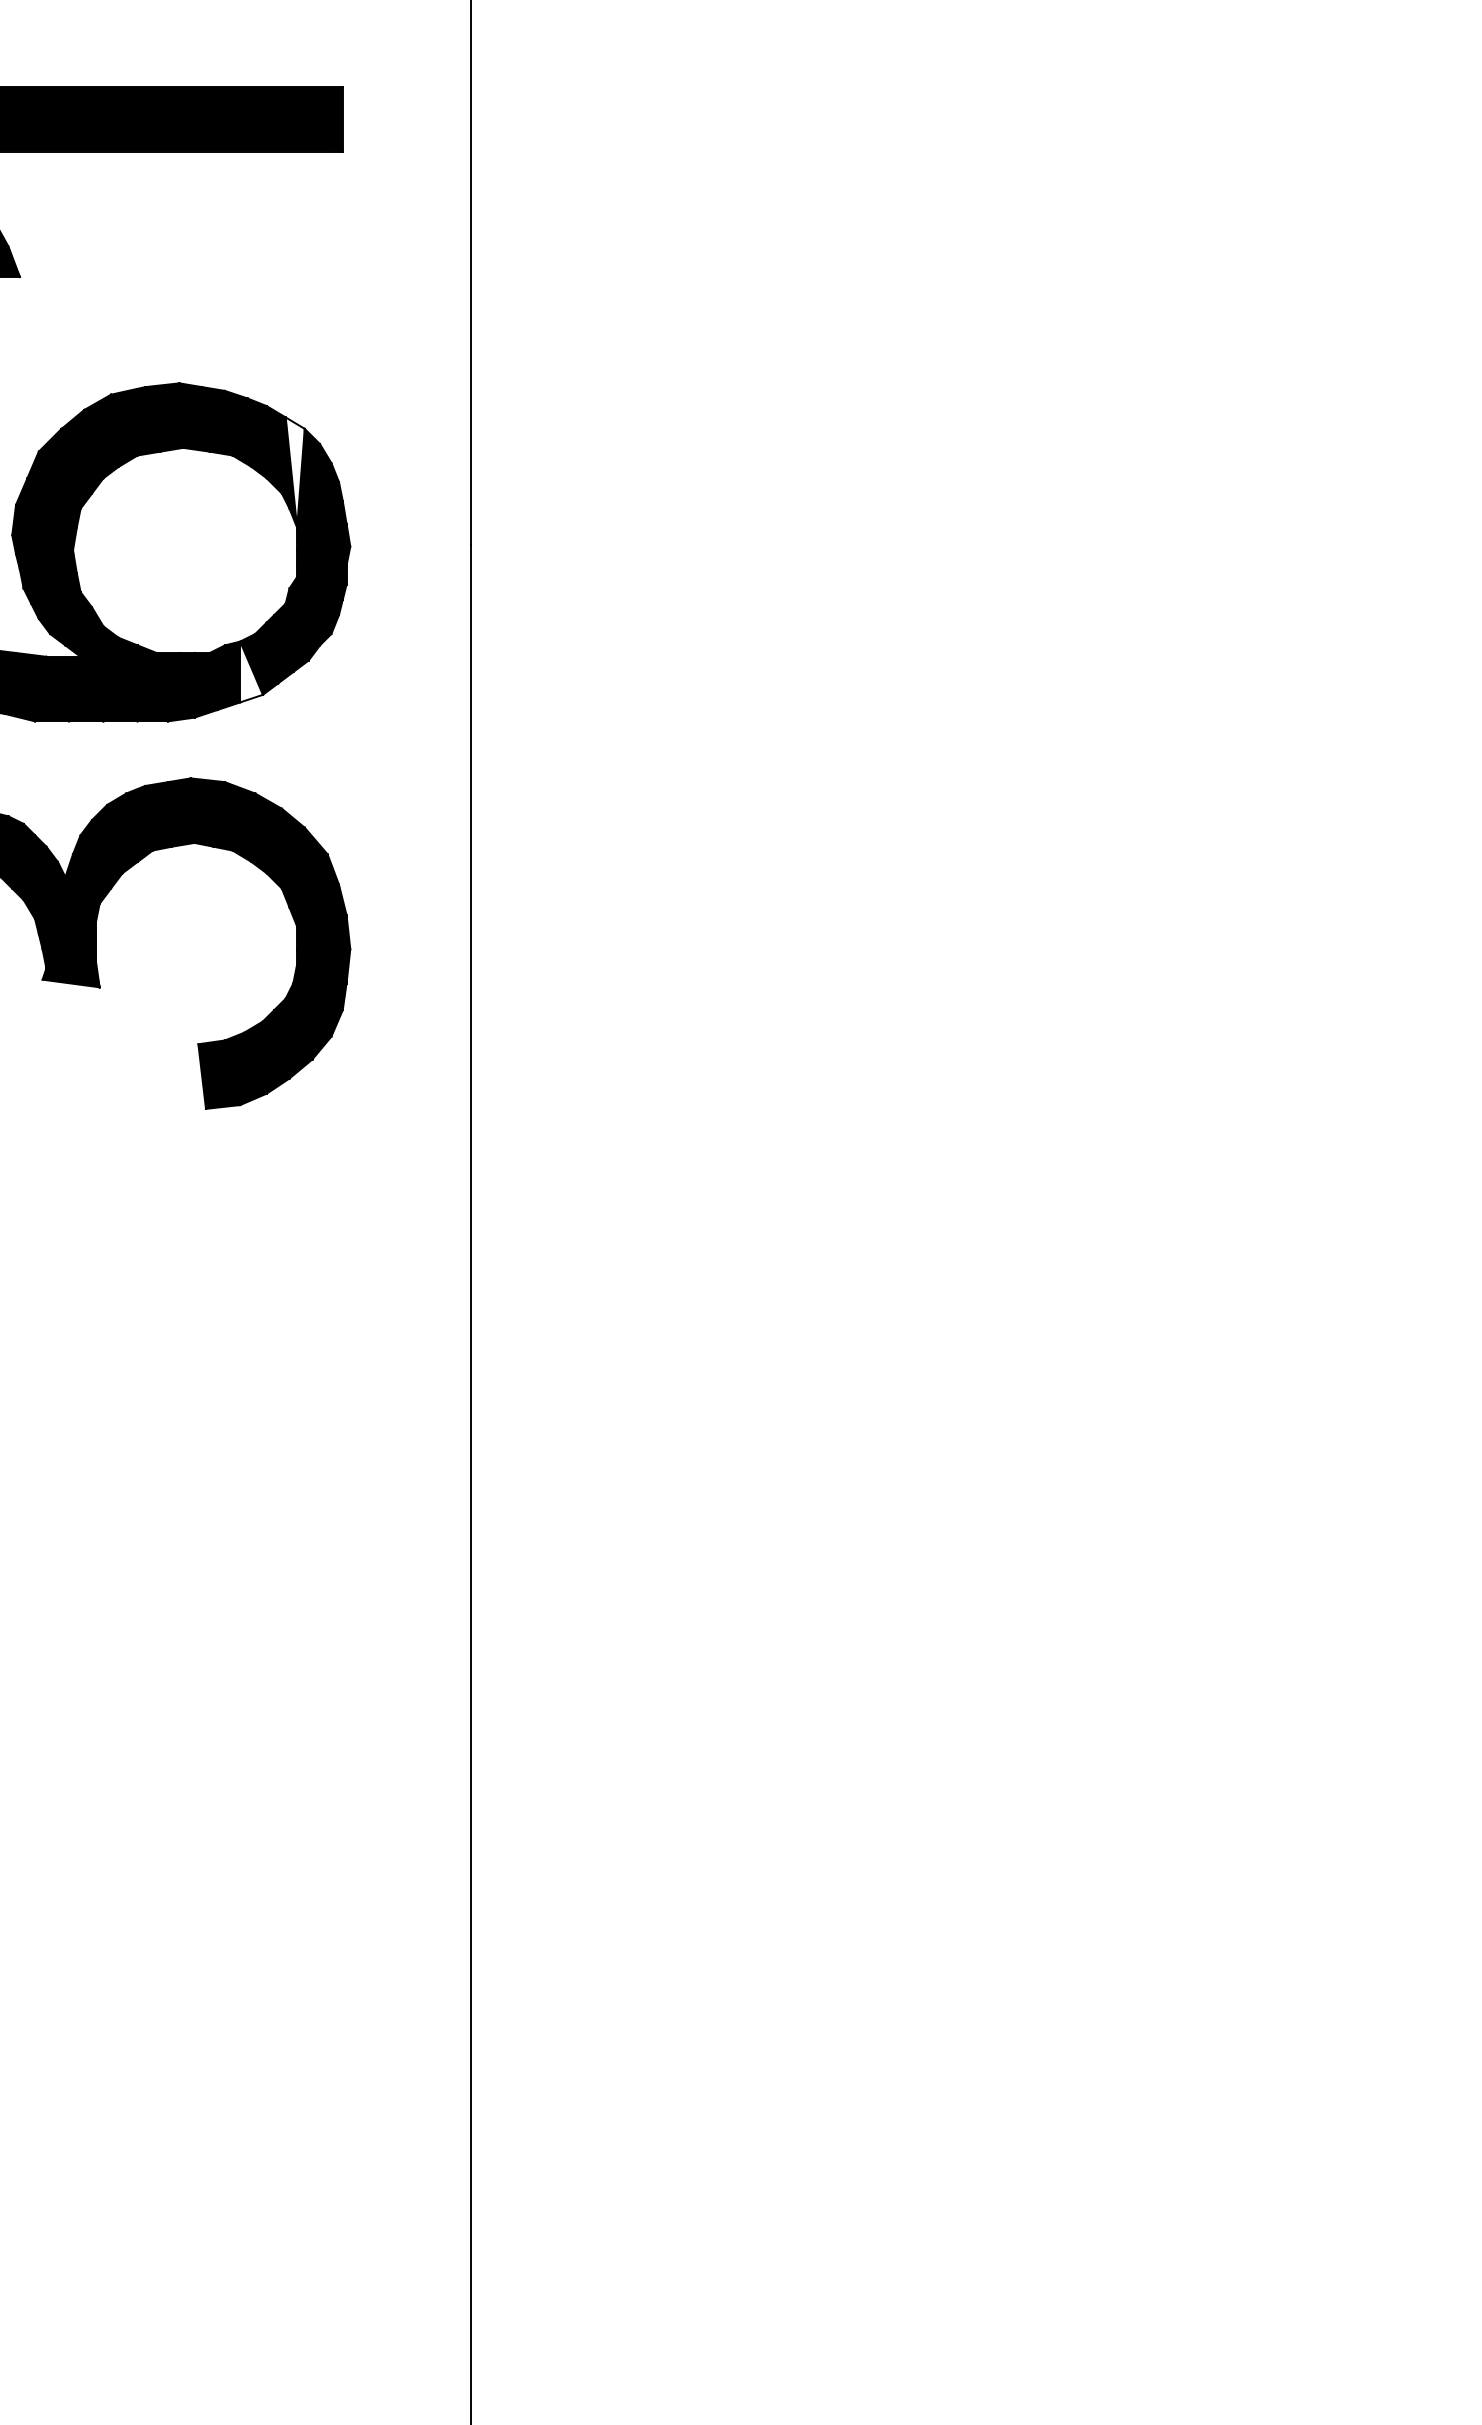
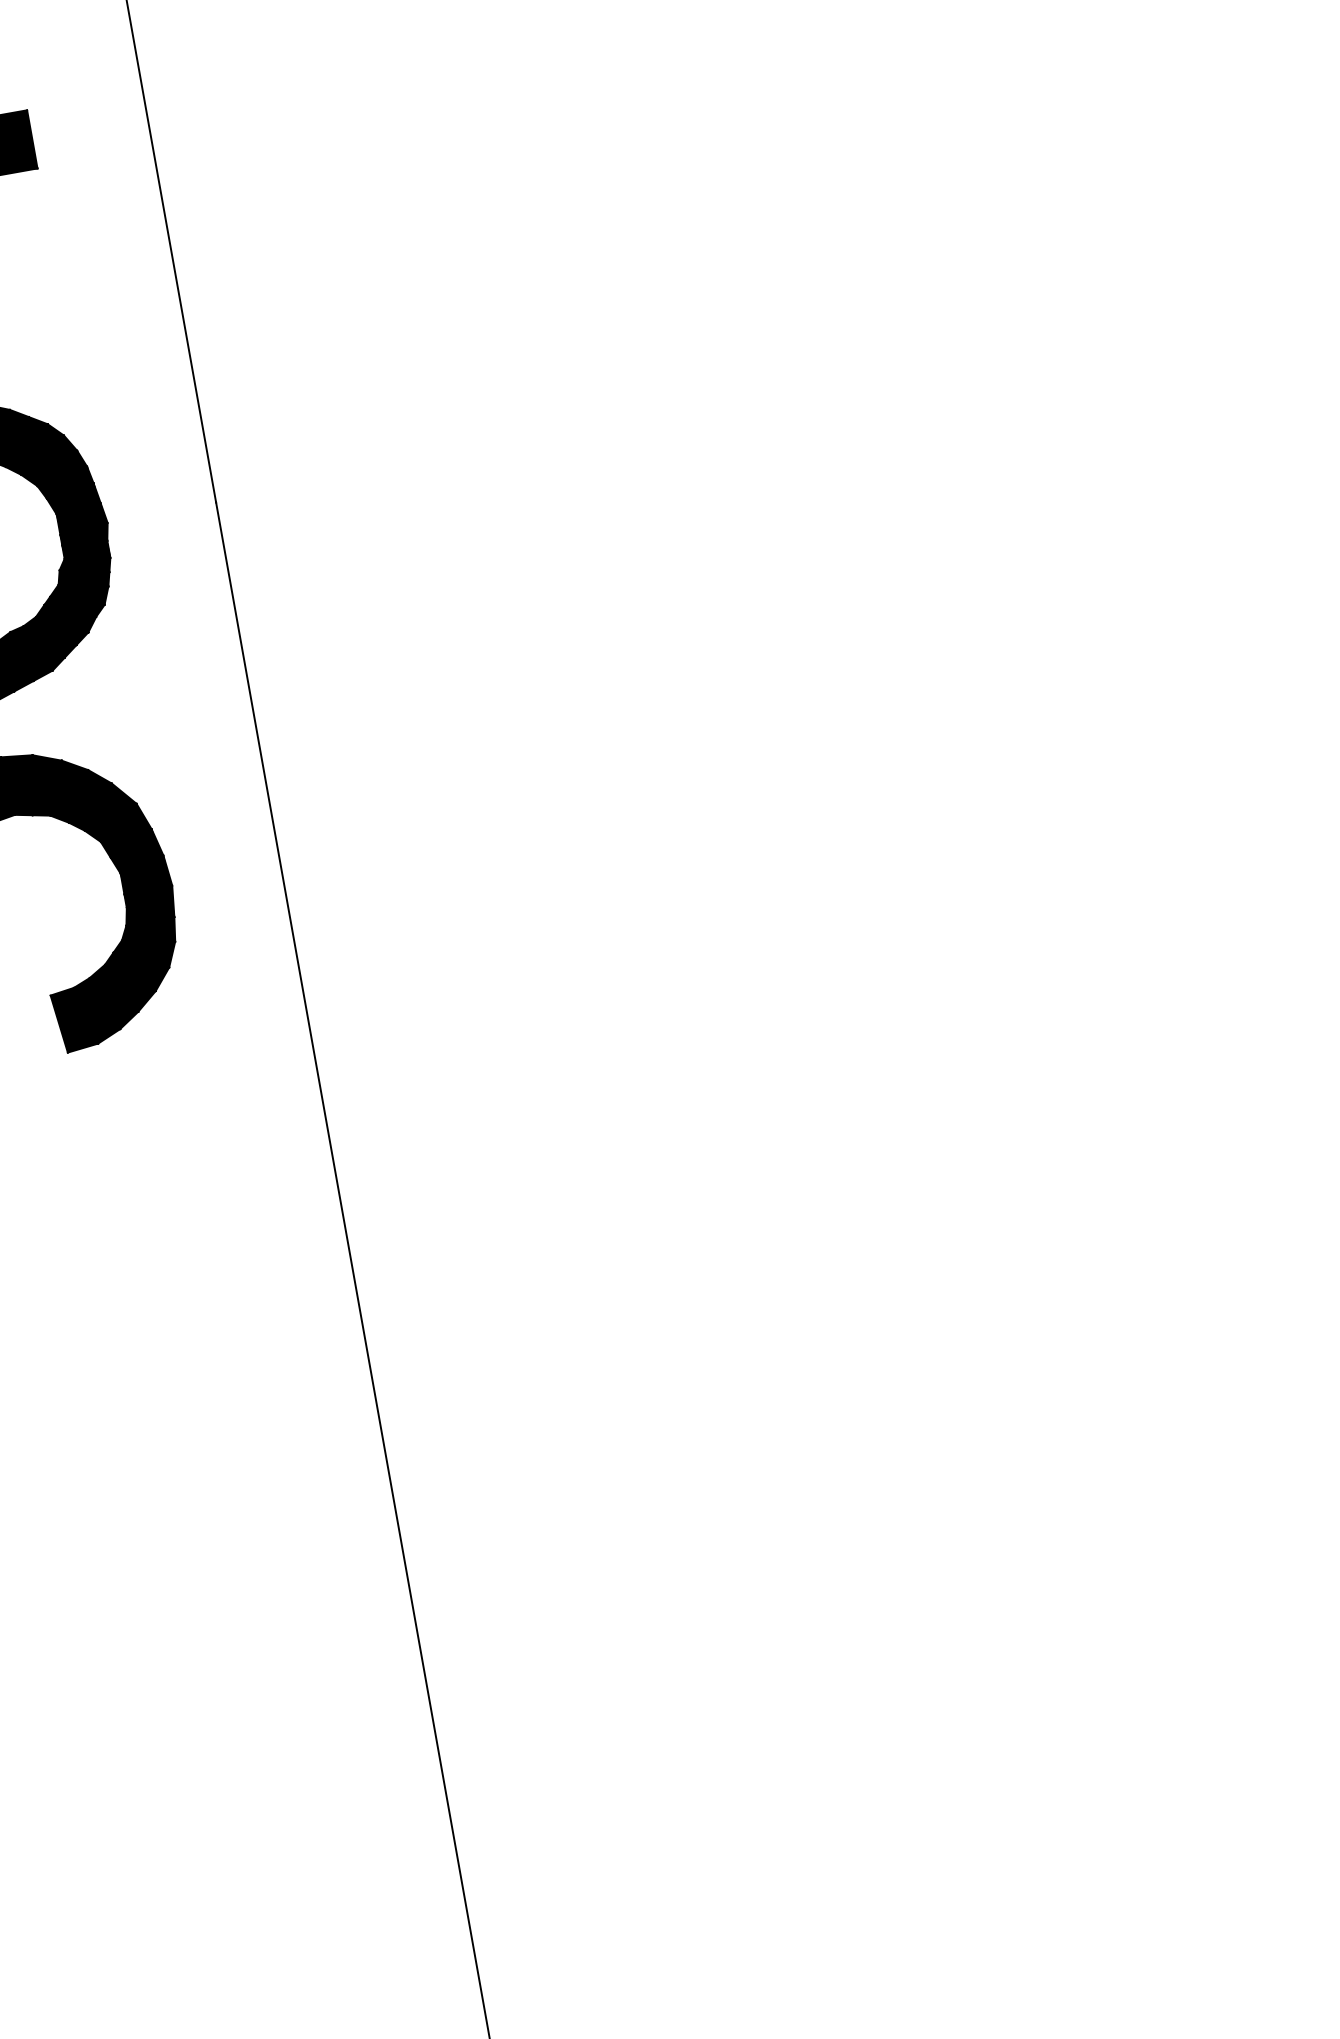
fill: (294, 472) -> (45, 465), added
fill: (251, 671) -> (38, 651), added

